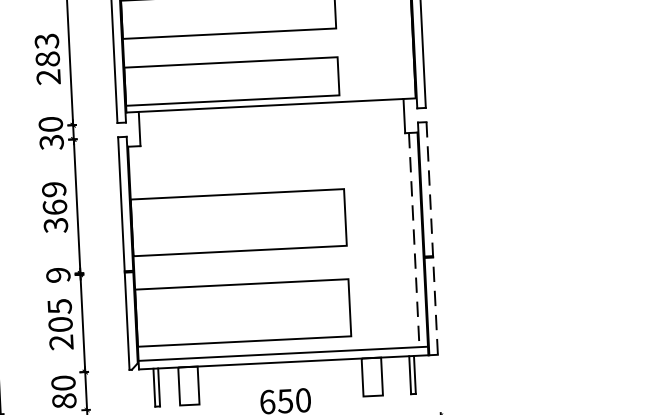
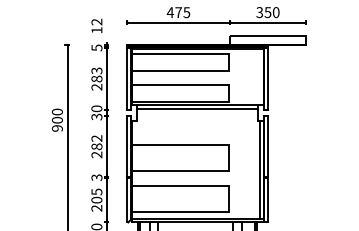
line: (271, 112) -> (197, 108), added
text: (54, 206) -> (96, 146), 369 -> 282
line: (433, 238) -> (268, 169), dashed -> solid
line: (413, 239) -> (259, 169), dashed -> solid
text: (57, 274) -> (96, 177), 9 -> 3

